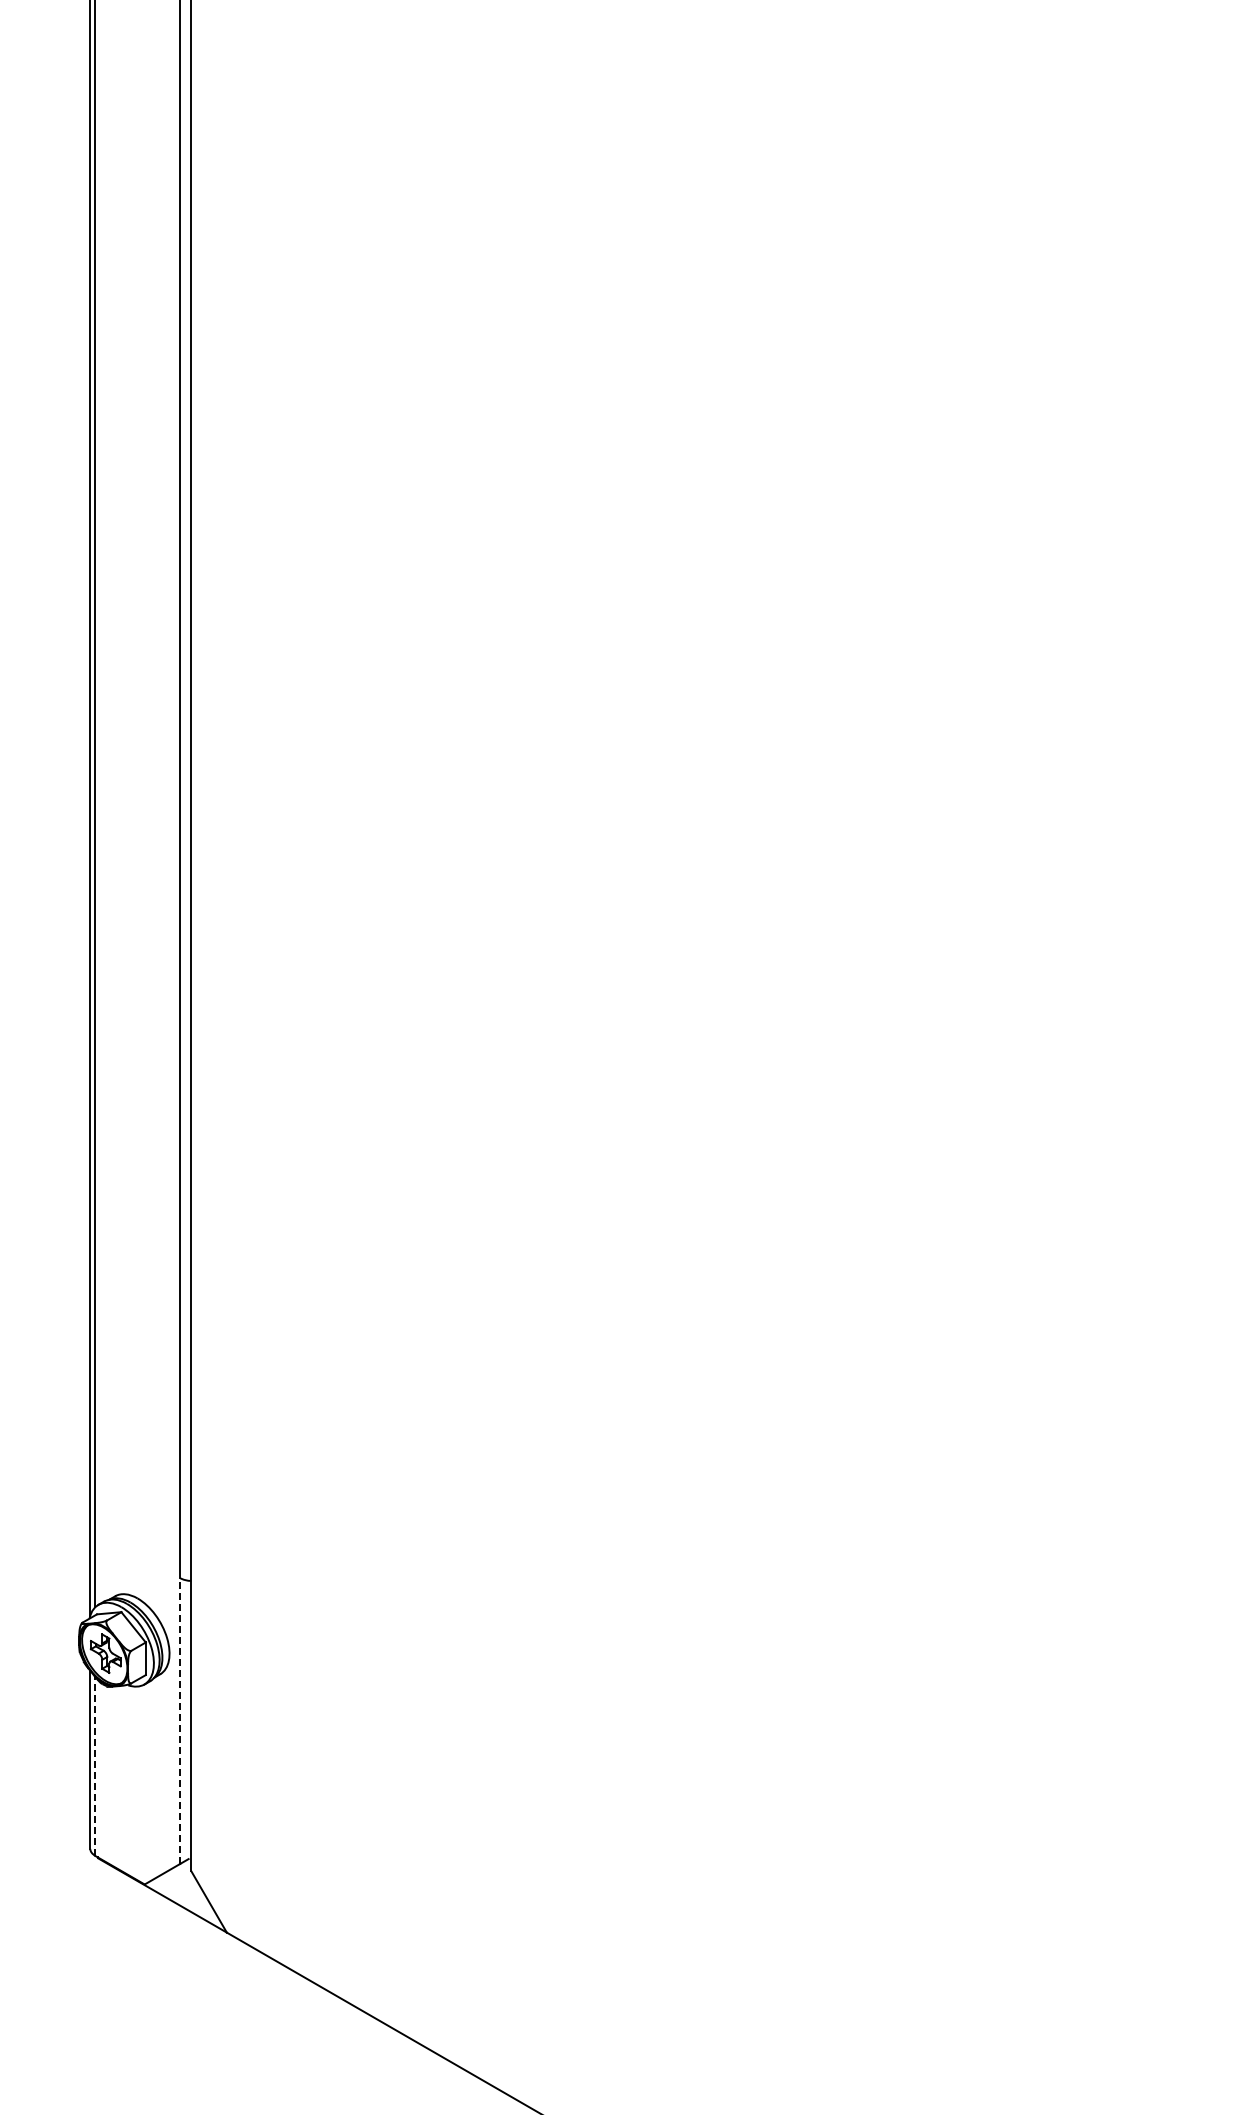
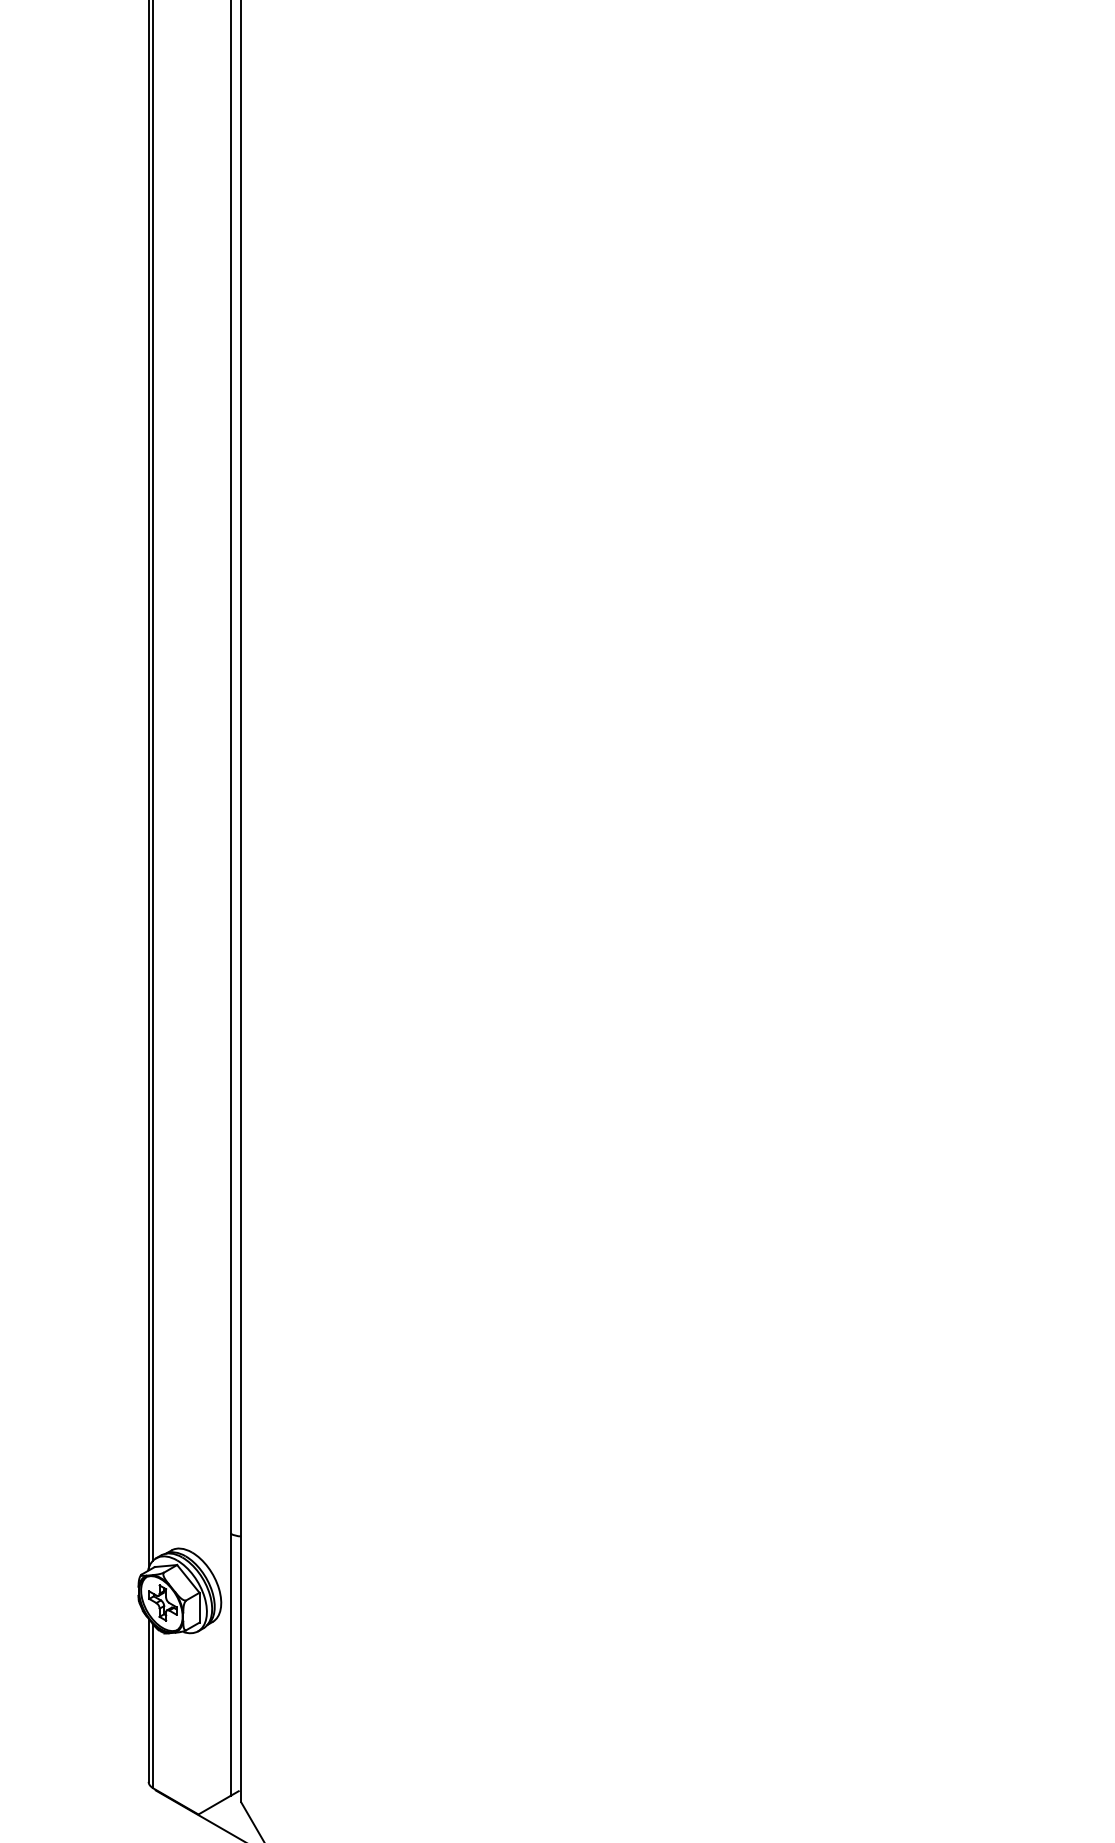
line: (180, 1721) -> (231, 1665), dashed -> solid
line: (95, 1765) -> (153, 1705), dashed -> solid

